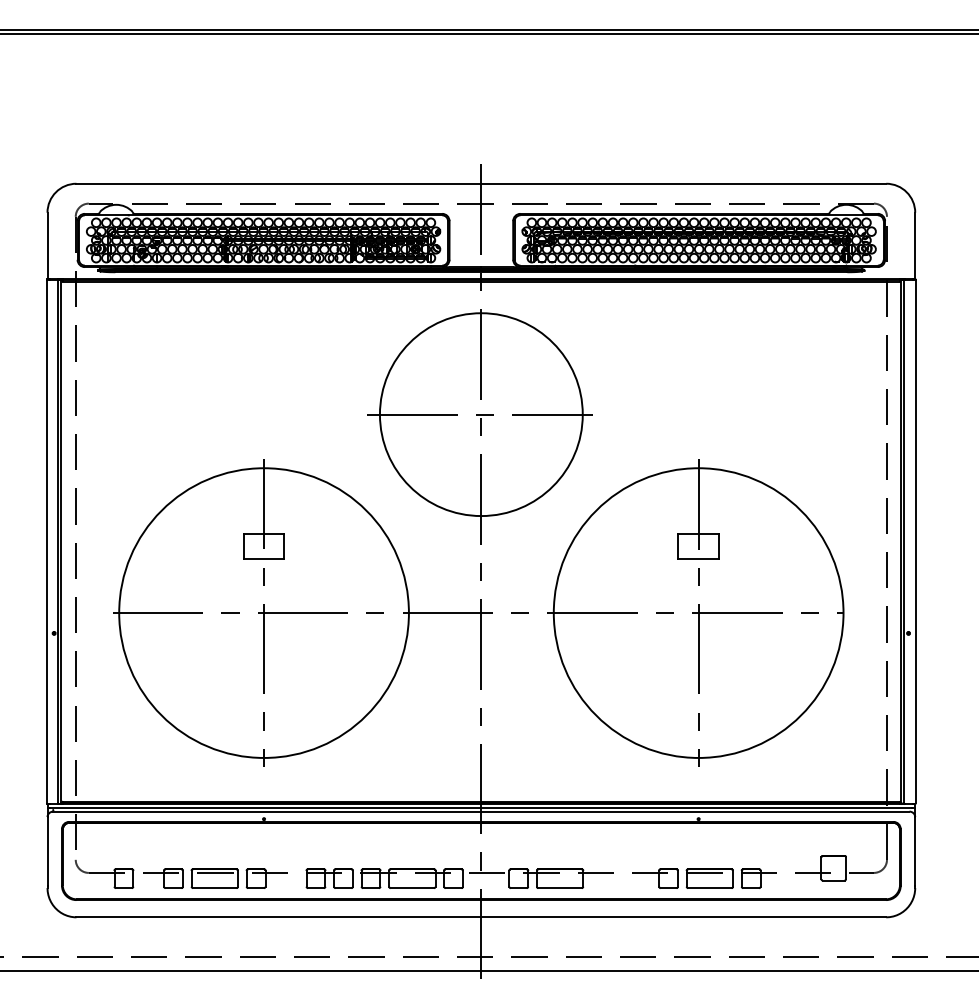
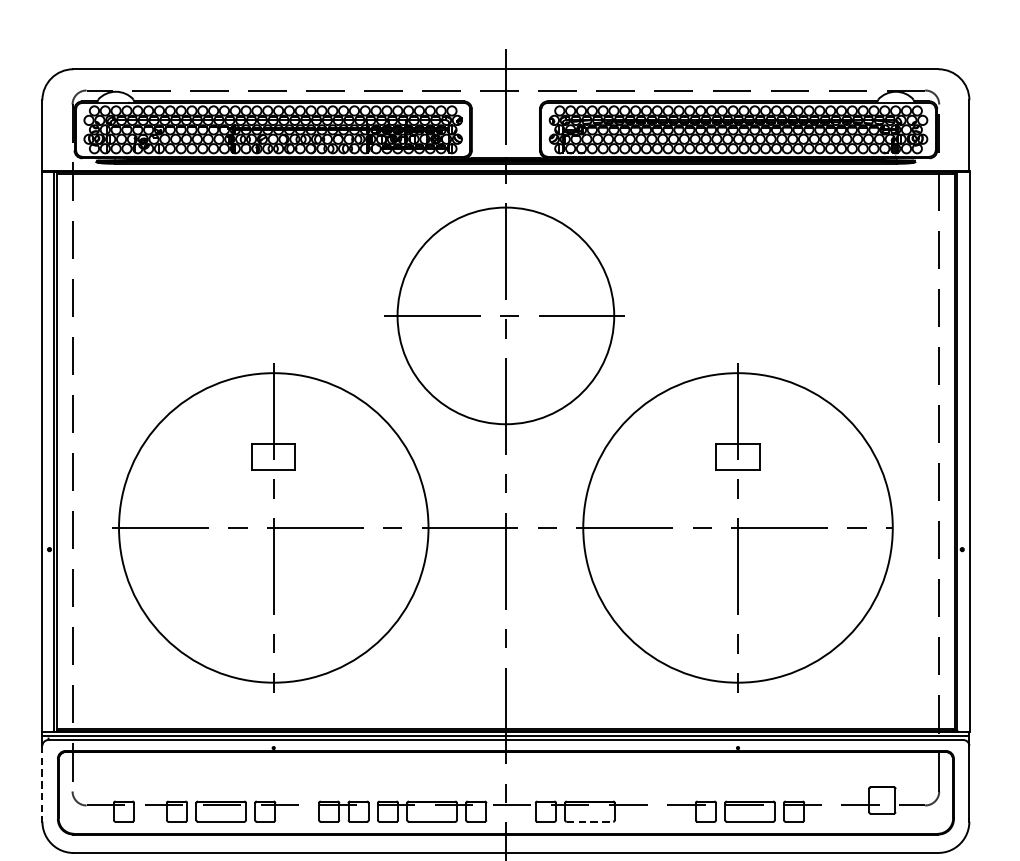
line: (47, 852) -> (42, 783), solid -> dashed
line: (560, 888) -> (590, 822), solid -> dashed

